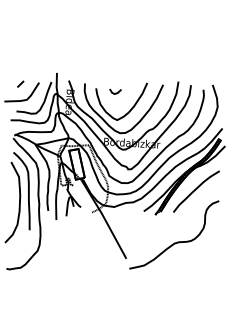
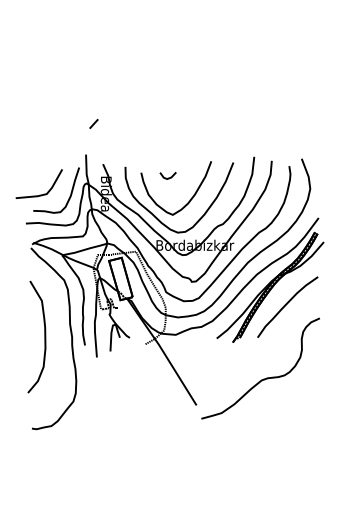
line: (20, 83) -> (93, 123), moved
curve: (27, 191) -> (55, 320), removed

